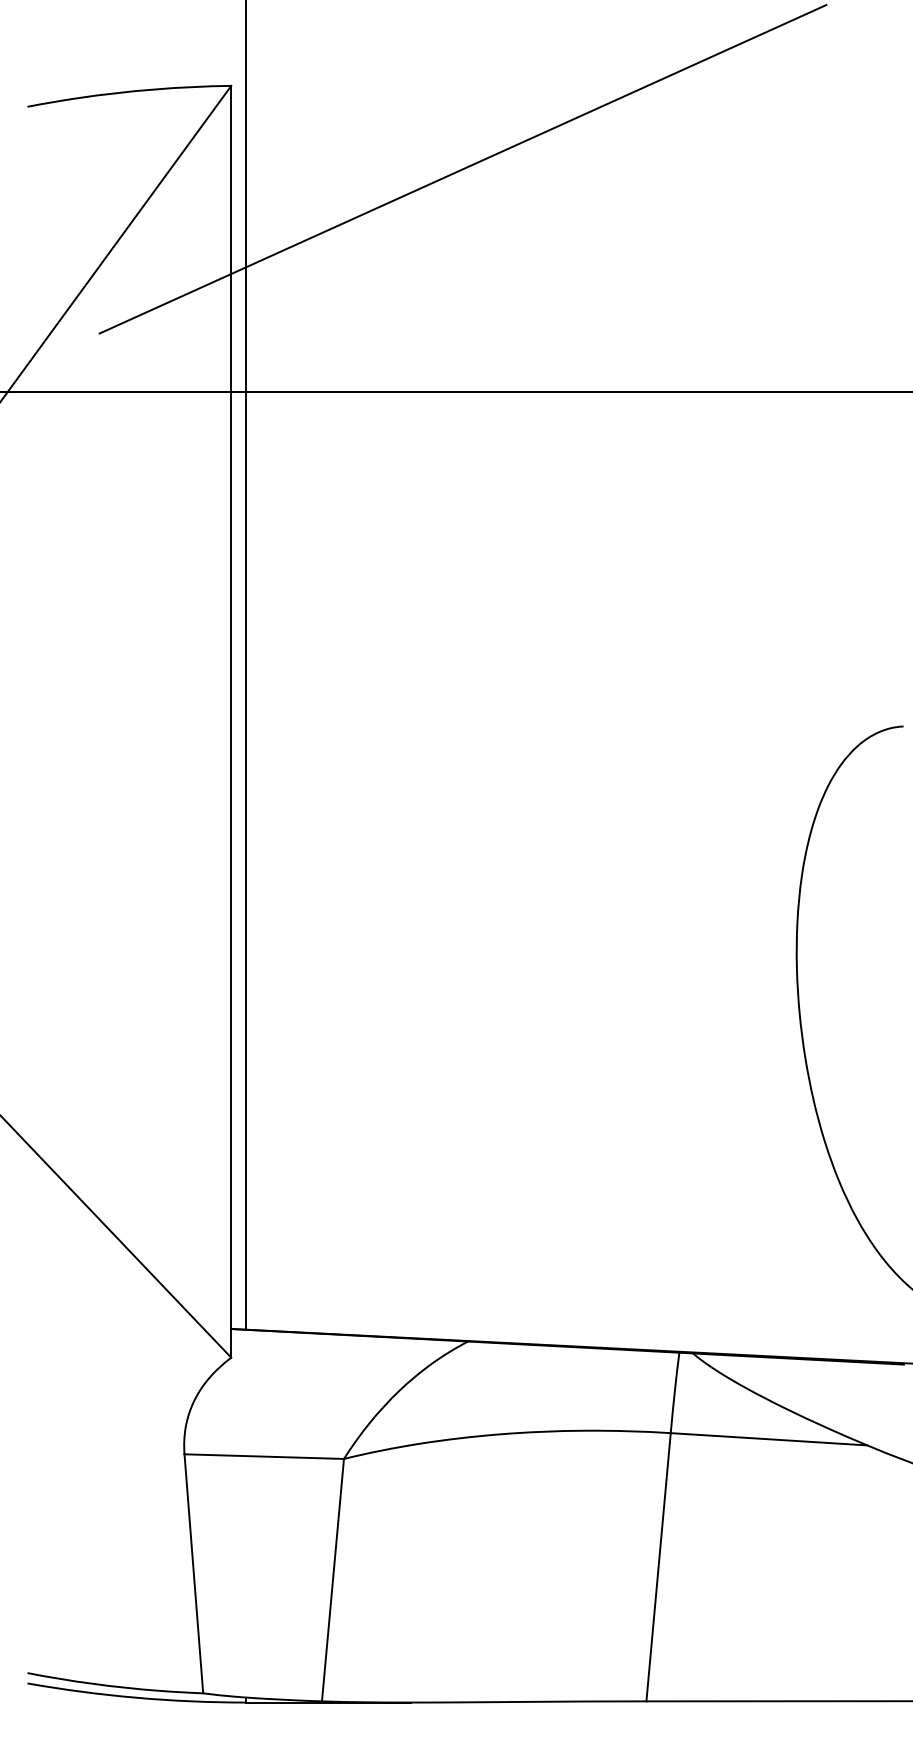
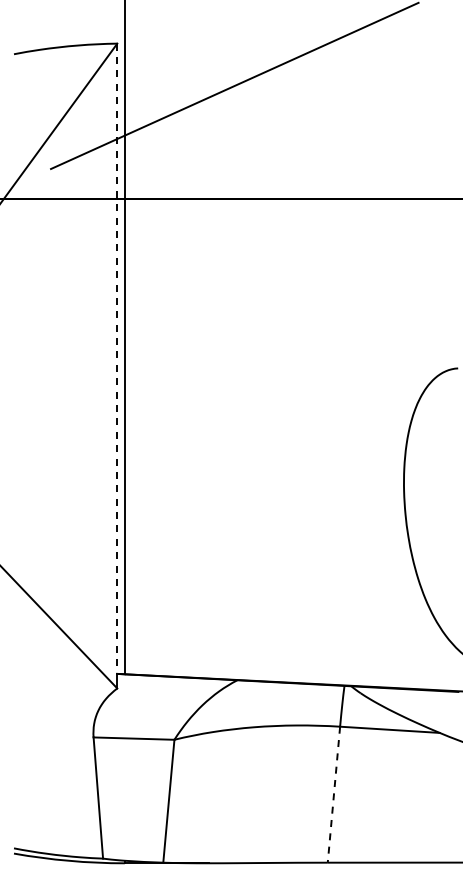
line: (231, 708) -> (117, 359), solid -> dashed
line: (657, 1568) -> (333, 795), solid -> dashed

